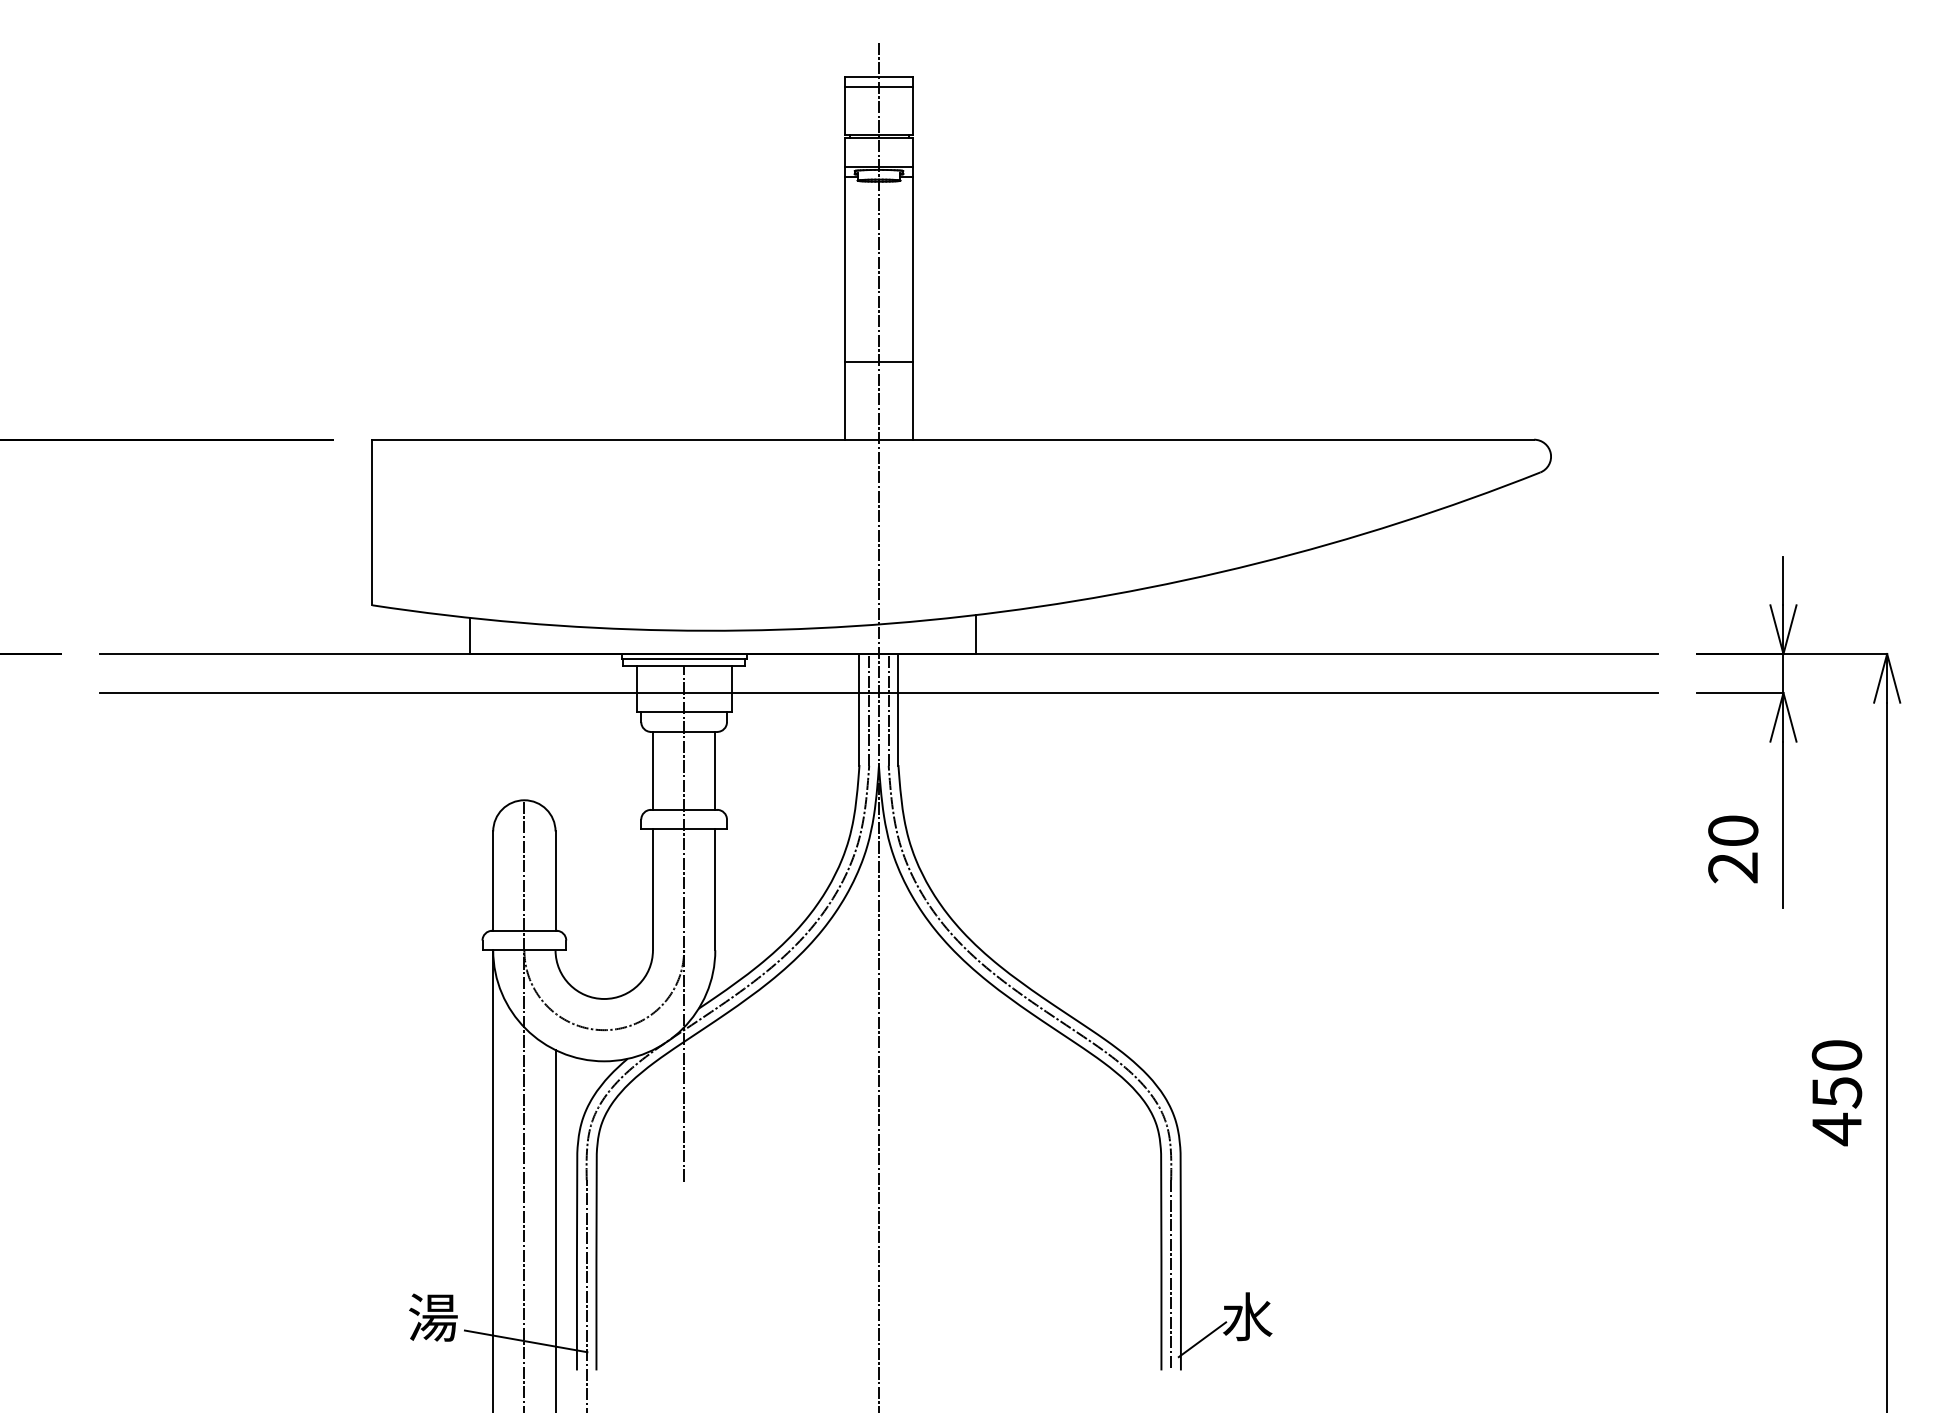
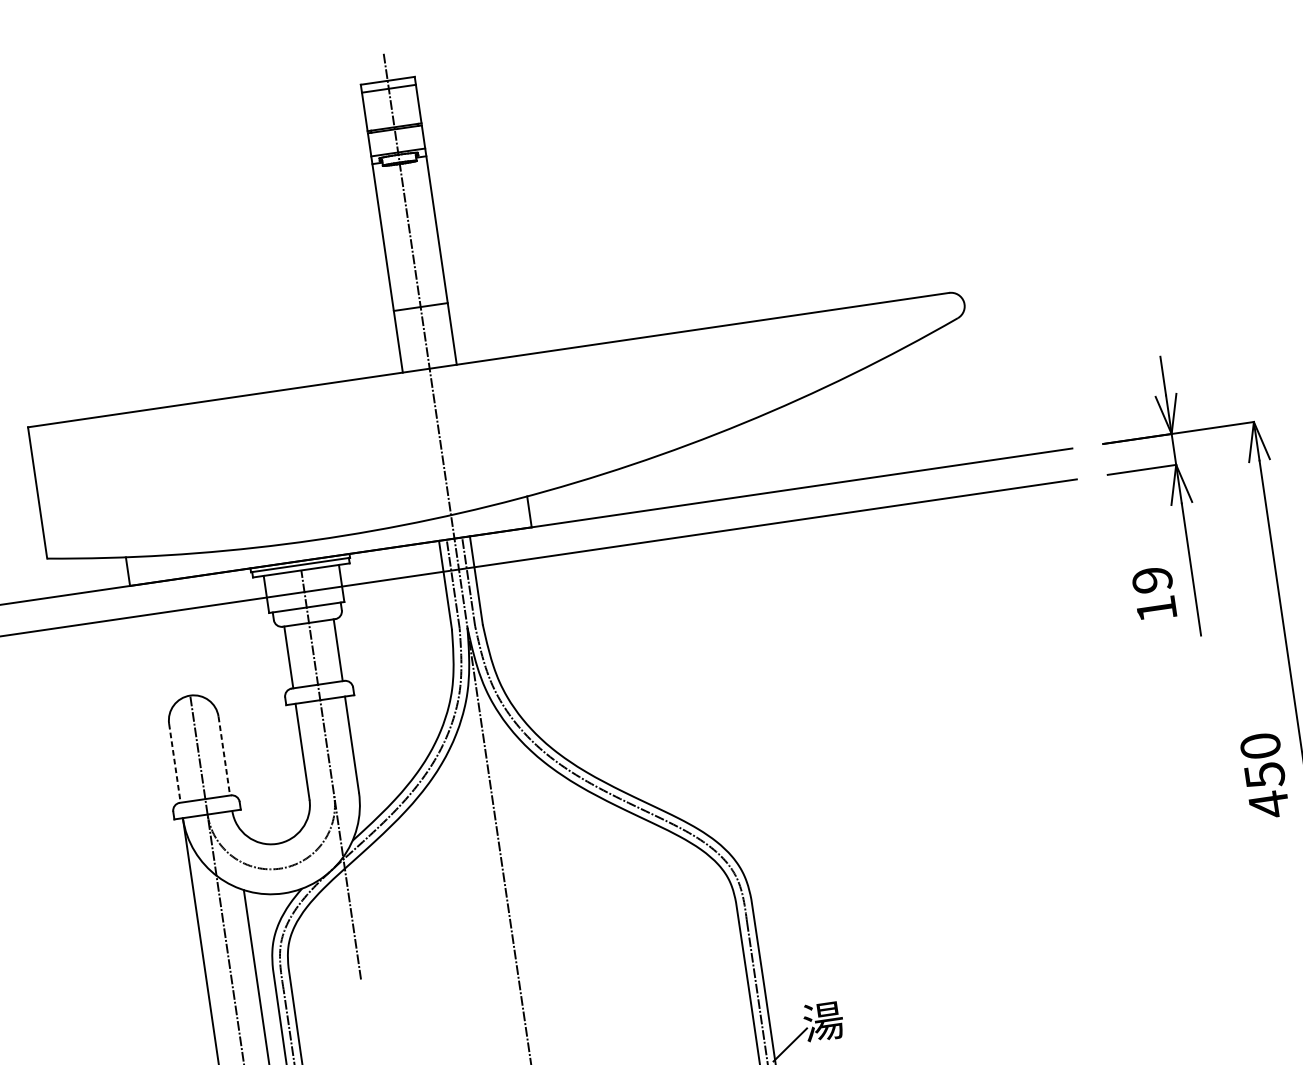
text: (1733, 849) -> (1154, 594), 20 -> 19
line: (493, 881) -> (175, 763), solid -> dashed
line: (555, 881) -> (224, 756), solid -> dashed
text: (1247, 1316) -> (823, 1021), 水 -> 湯

